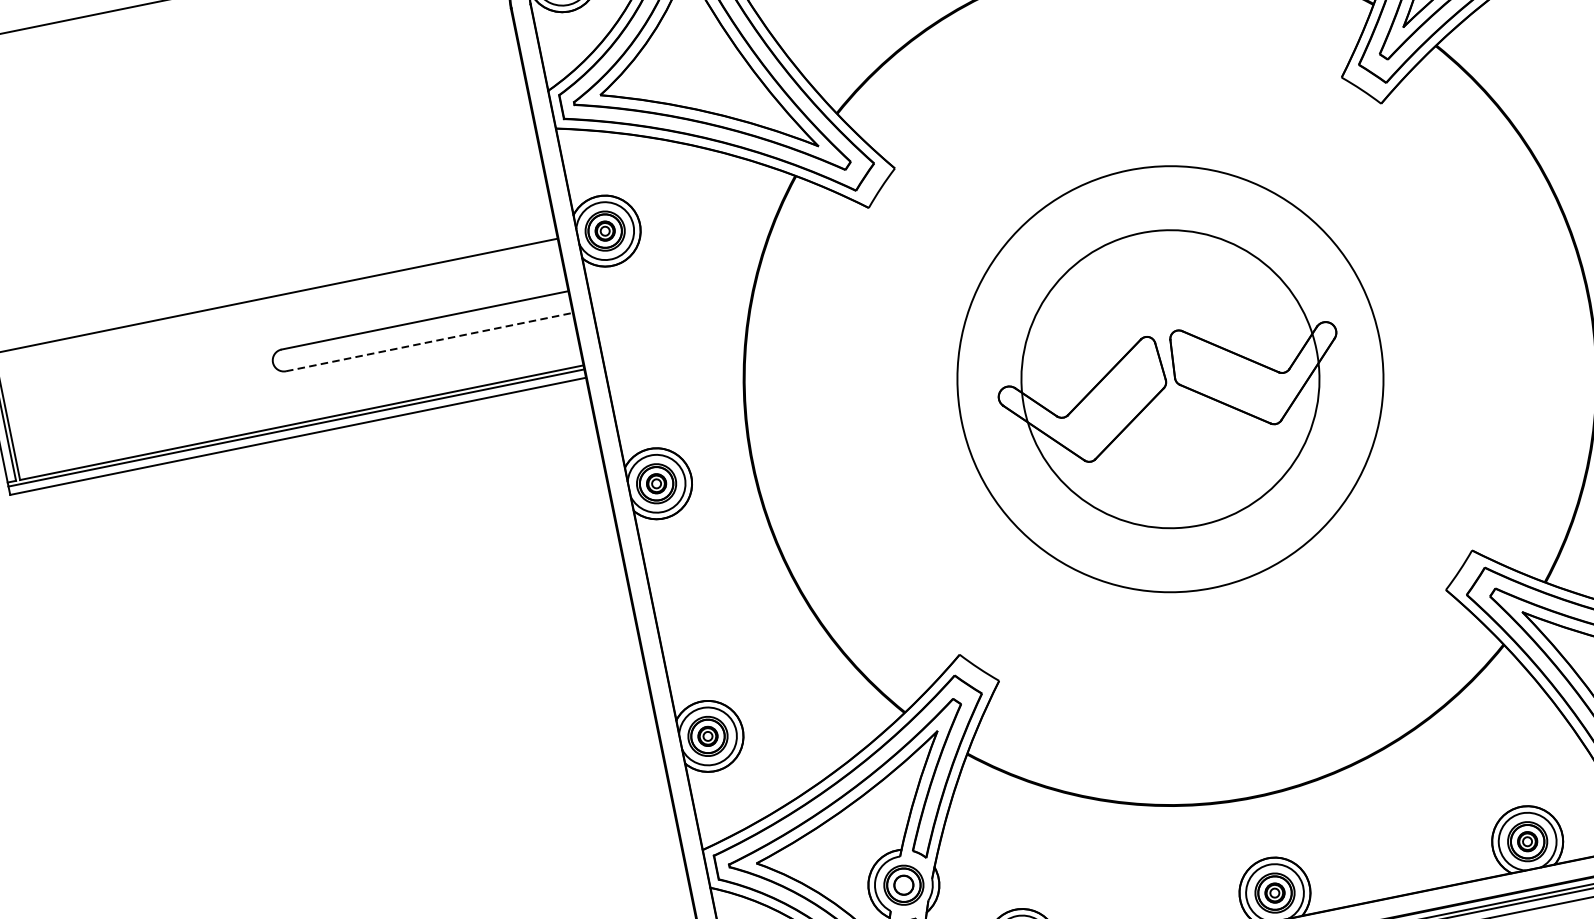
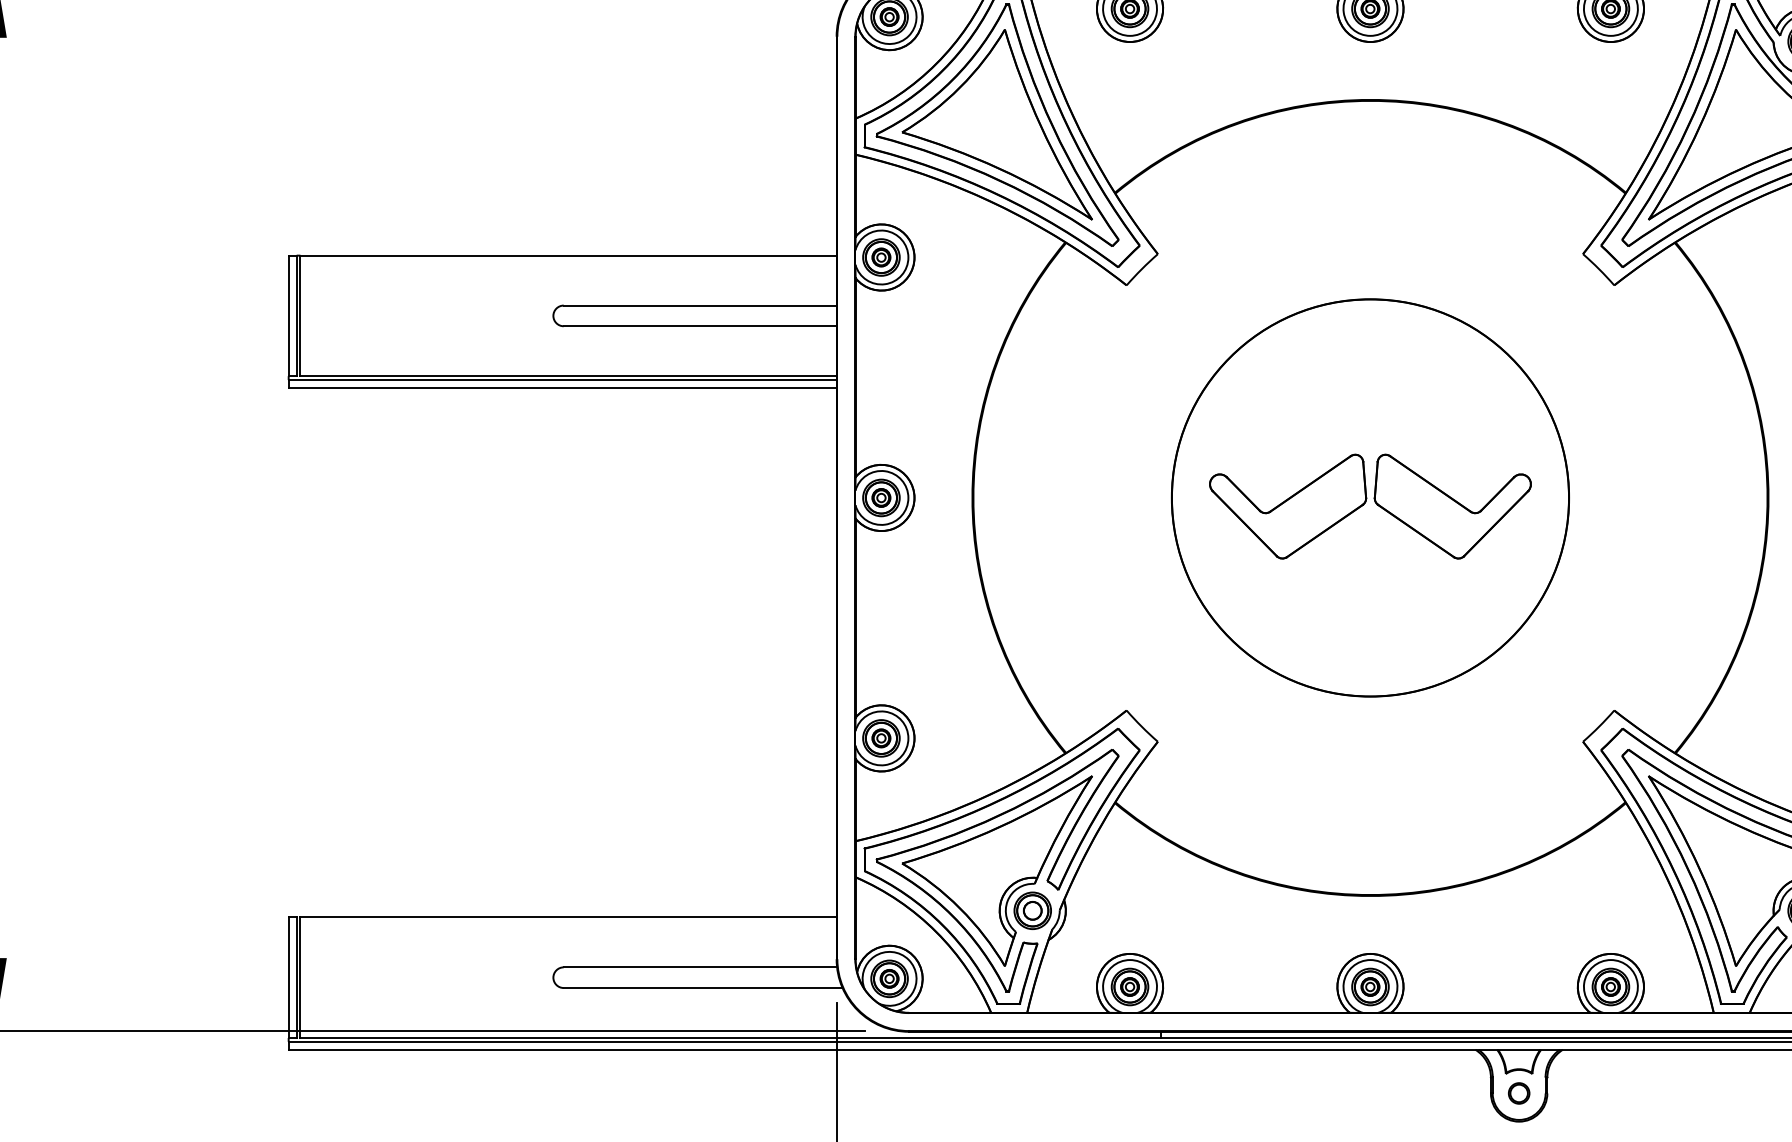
line: (429, 342) -> (700, 326), dashed -> solid
circle: (1169, 378) -> (1369, 497), size x1.43

